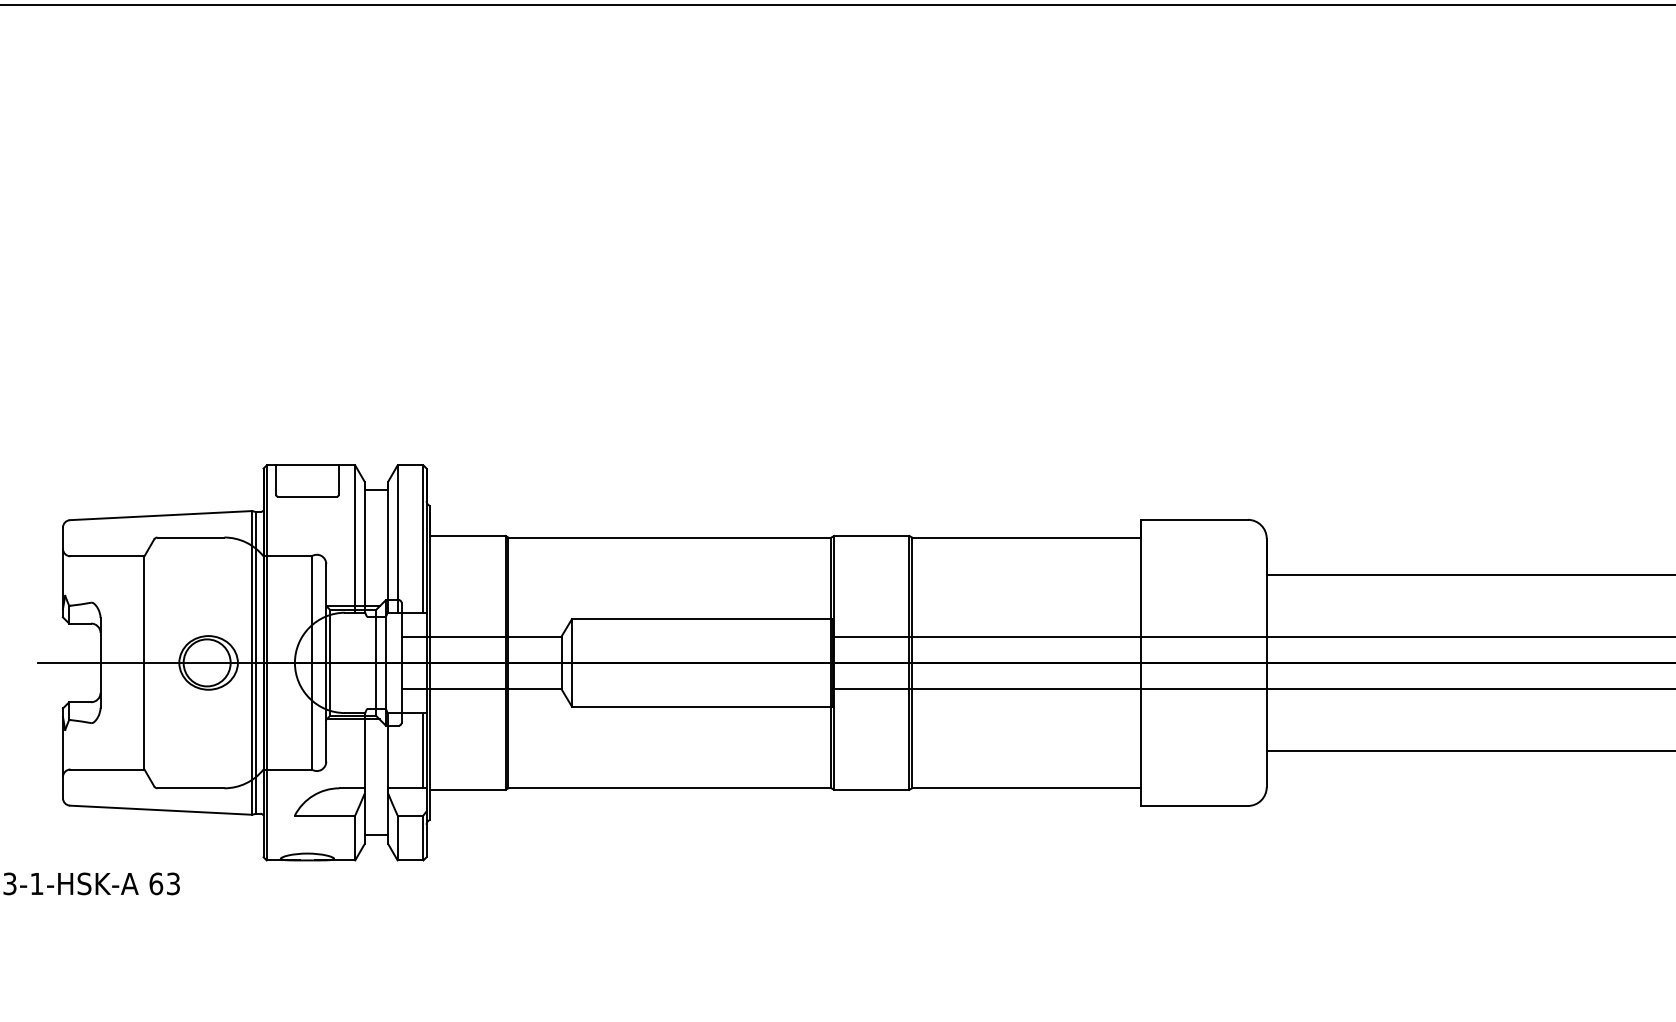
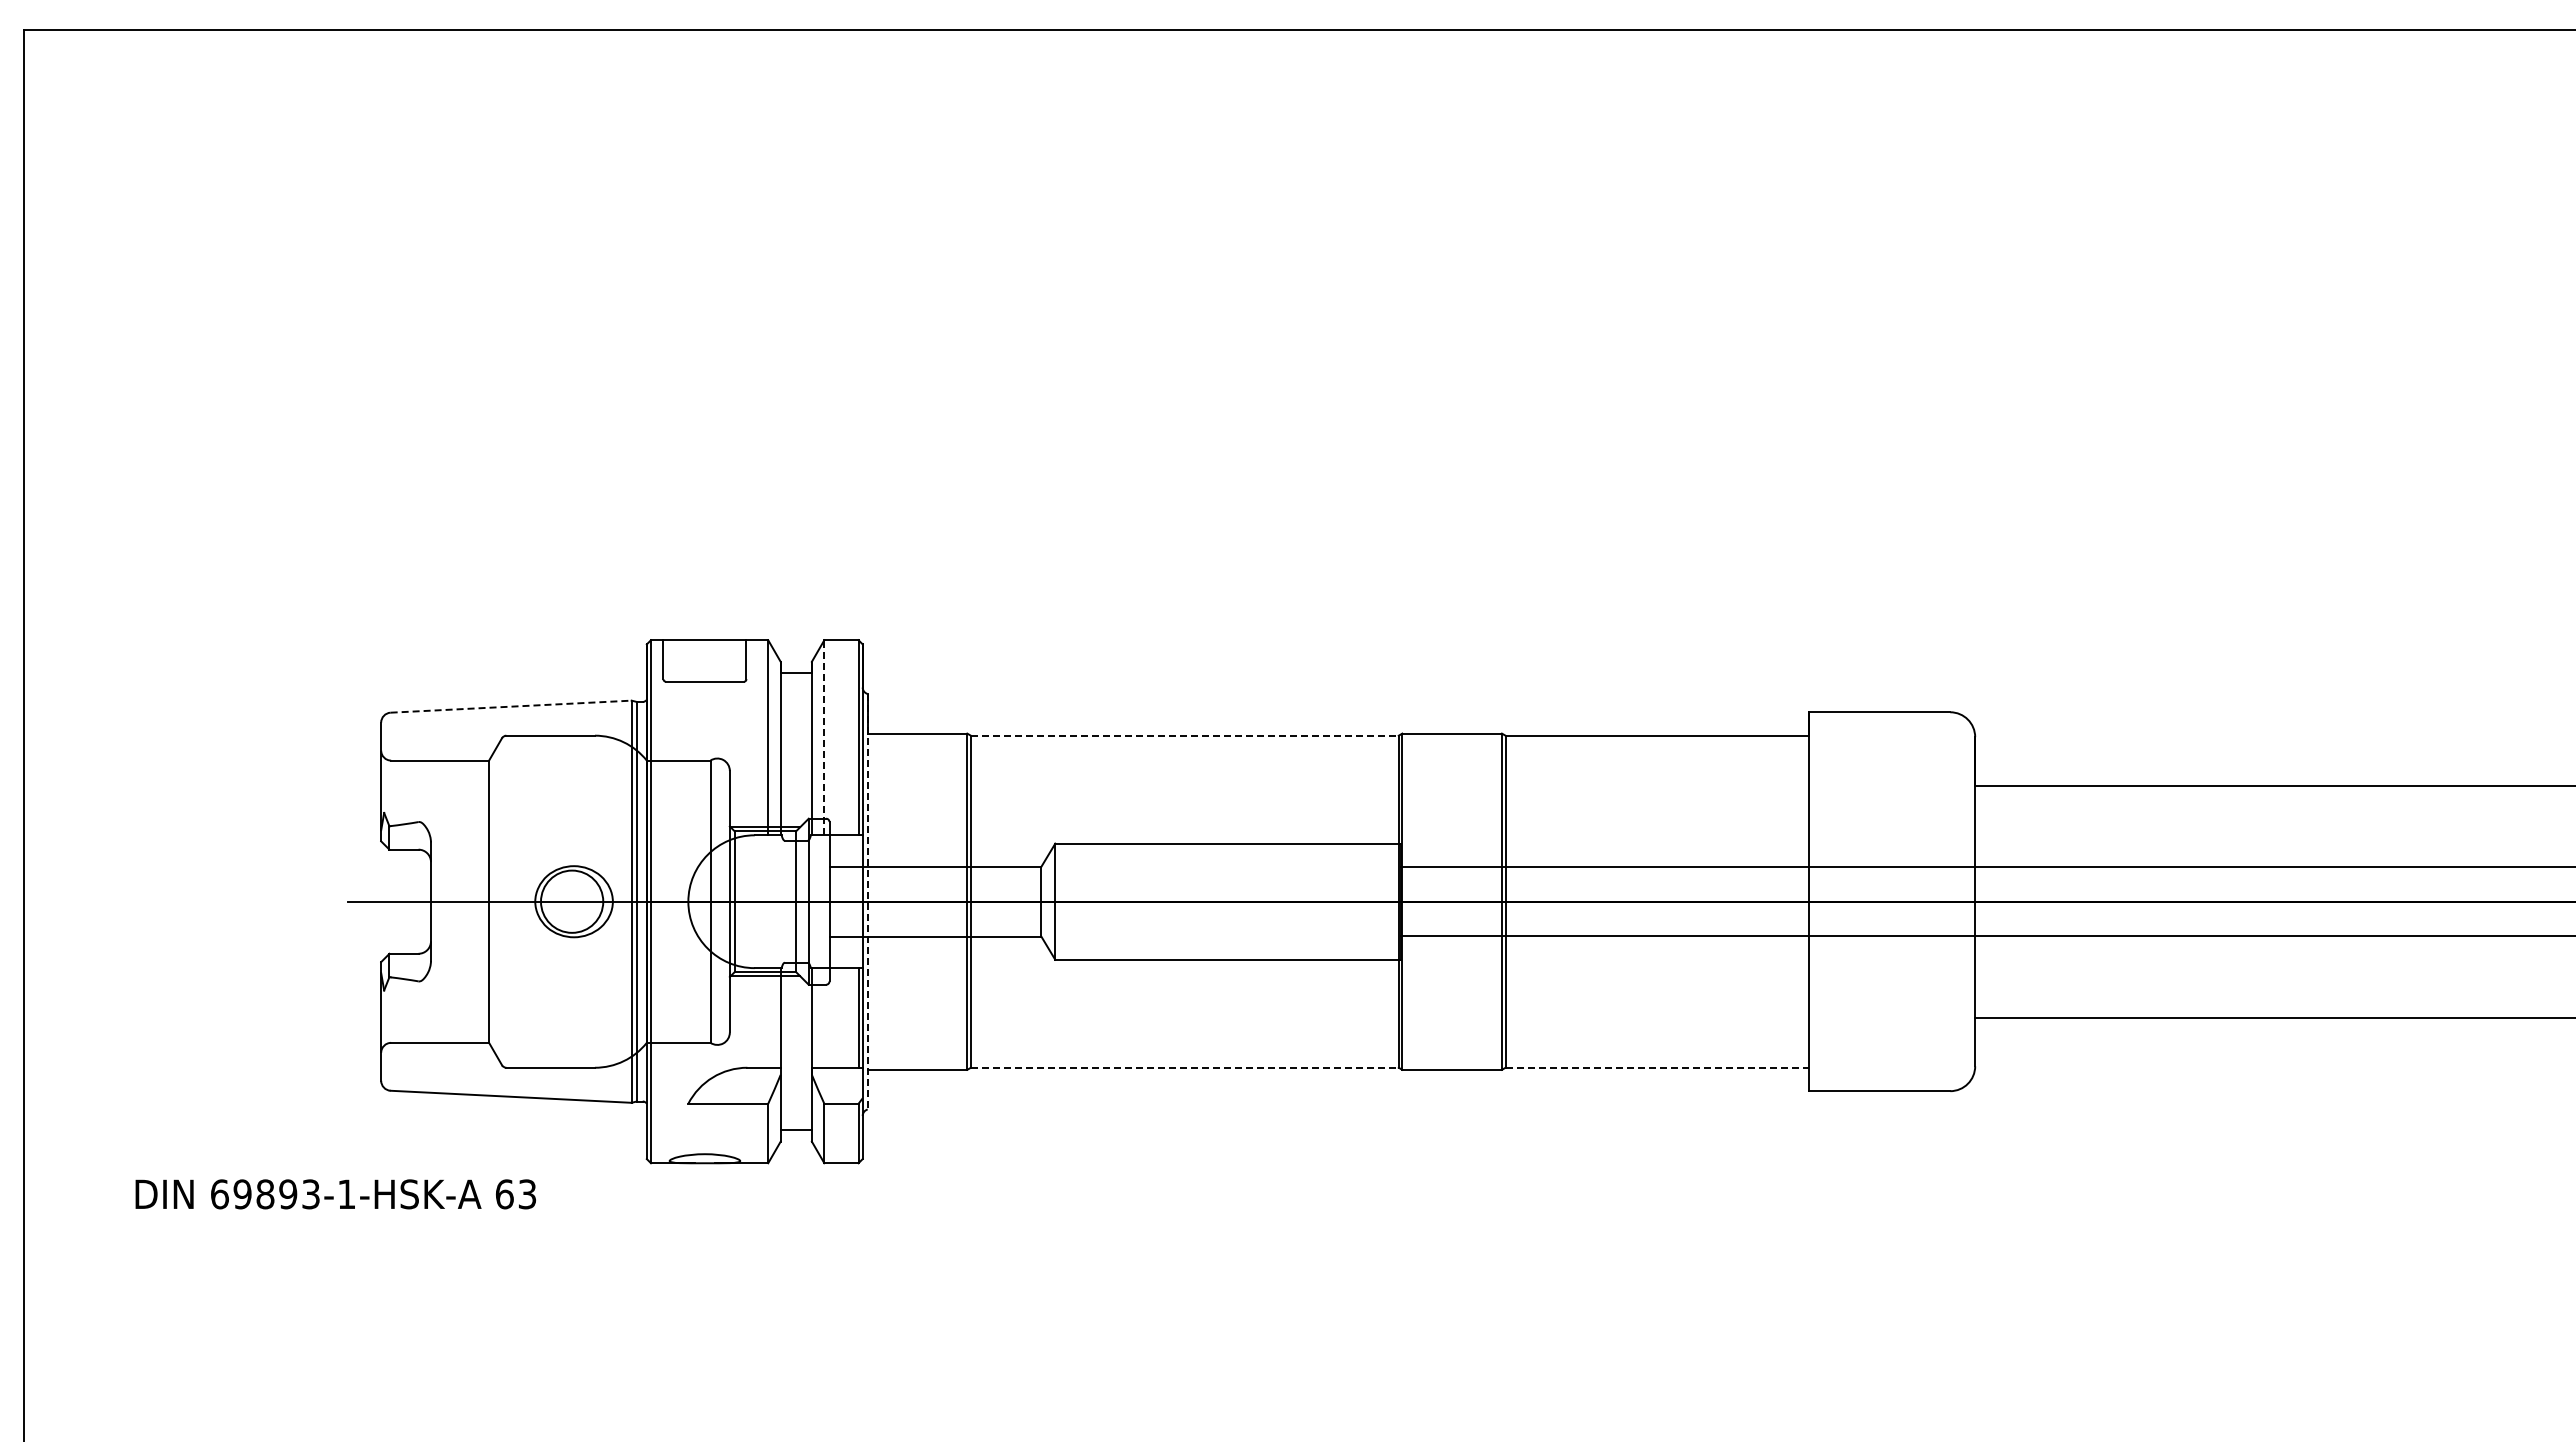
line: (161, 515) -> (511, 706), solid -> dashed
line: (669, 537) -> (1184, 735), solid -> dashed
line: (397, 538) -> (824, 737), solid -> dashed
line: (430, 662) -> (867, 901), solid -> dashed
line: (669, 788) -> (1184, 1067), solid -> dashed
line: (1026, 788) -> (1657, 1067), solid -> dashed

